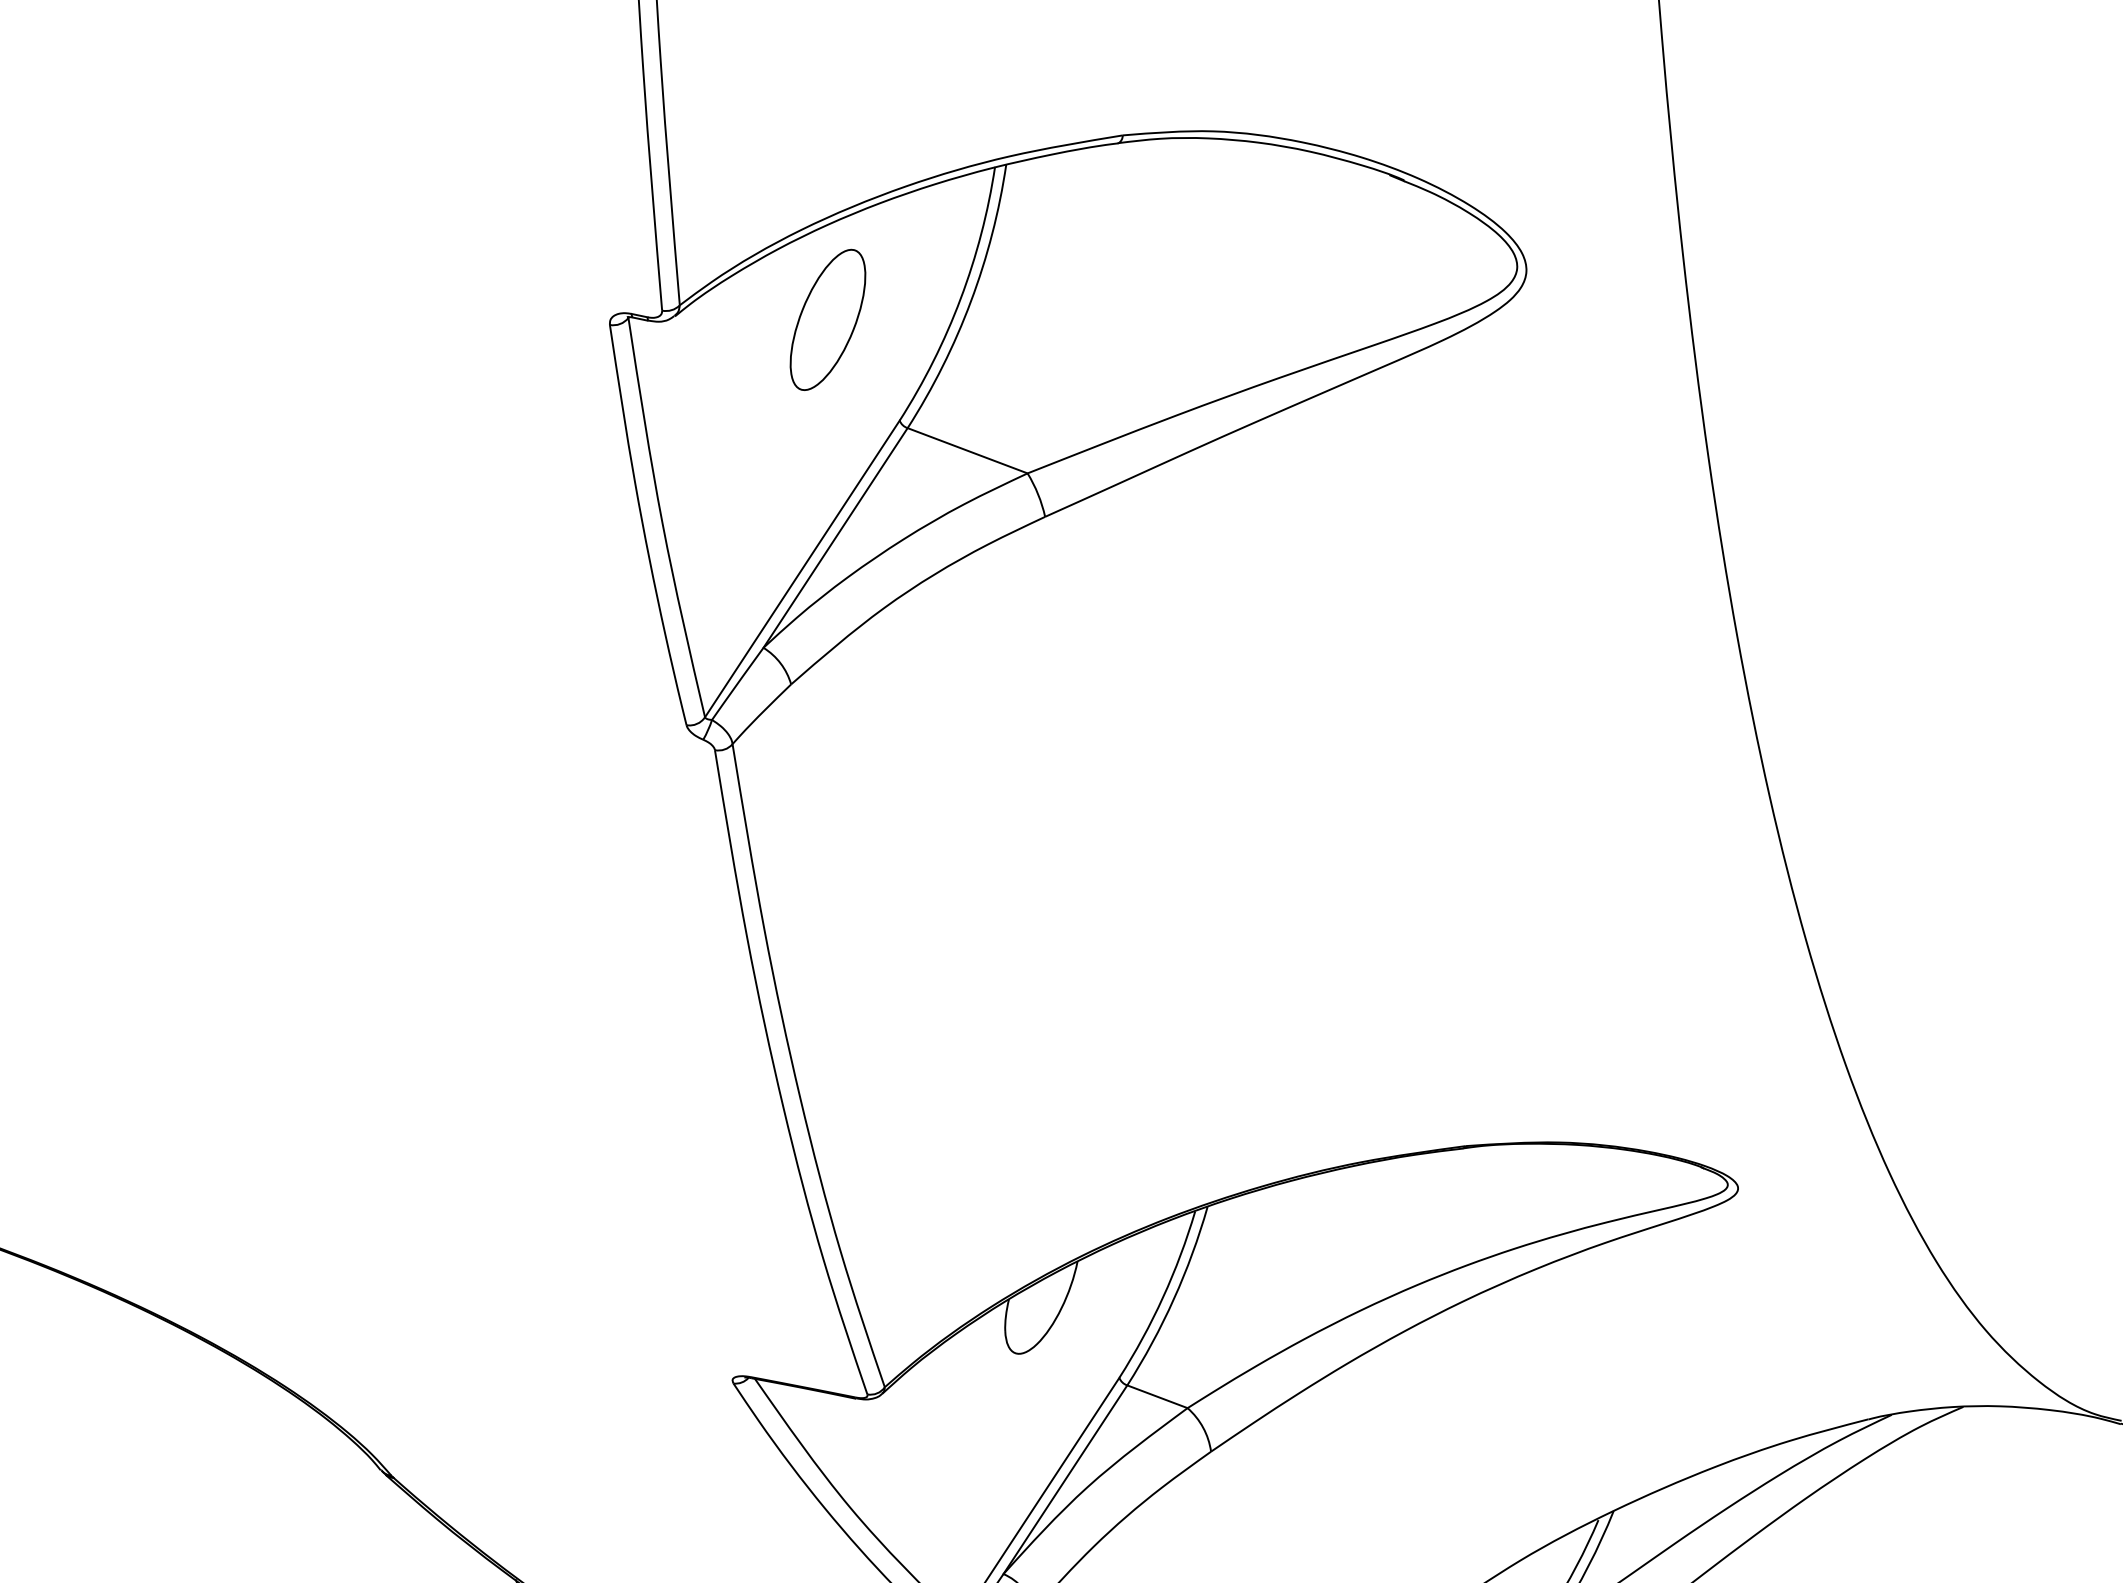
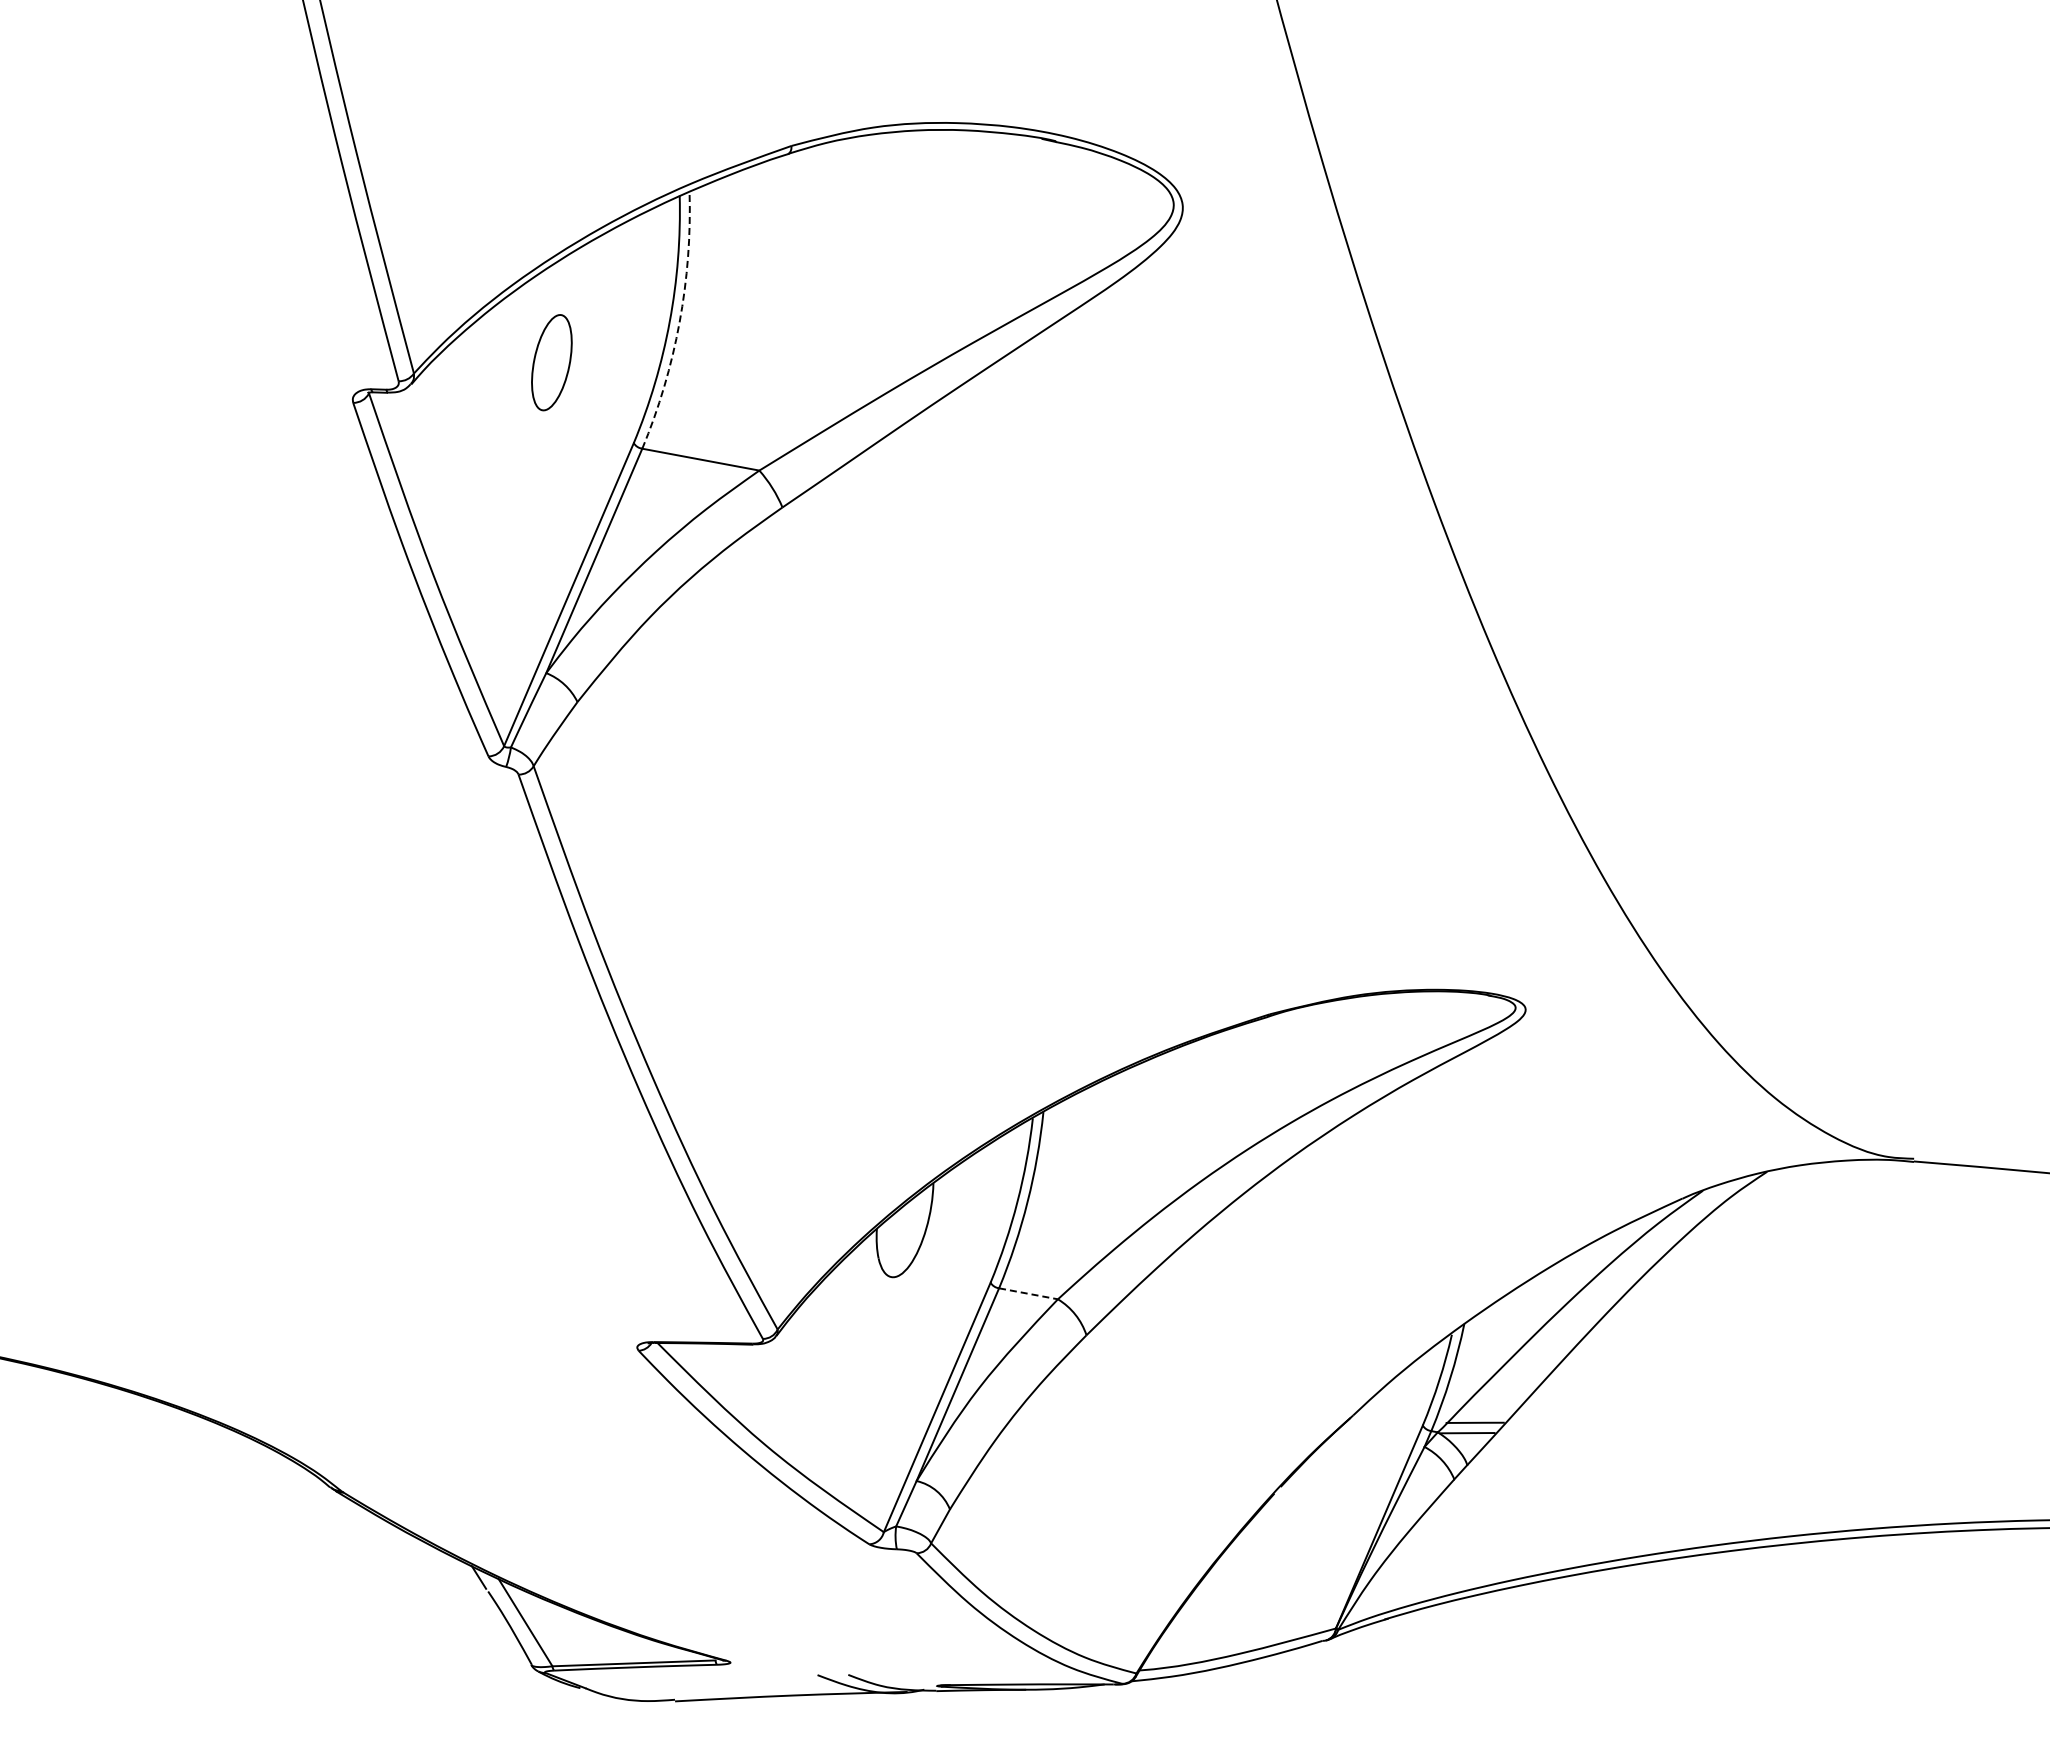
arc: (970, 301) -> (679, 322), solid -> dashed
part: (827, 319) -> (551, 362), size x0.7
line: (1157, 1396) -> (1028, 1293), solid -> dashed

